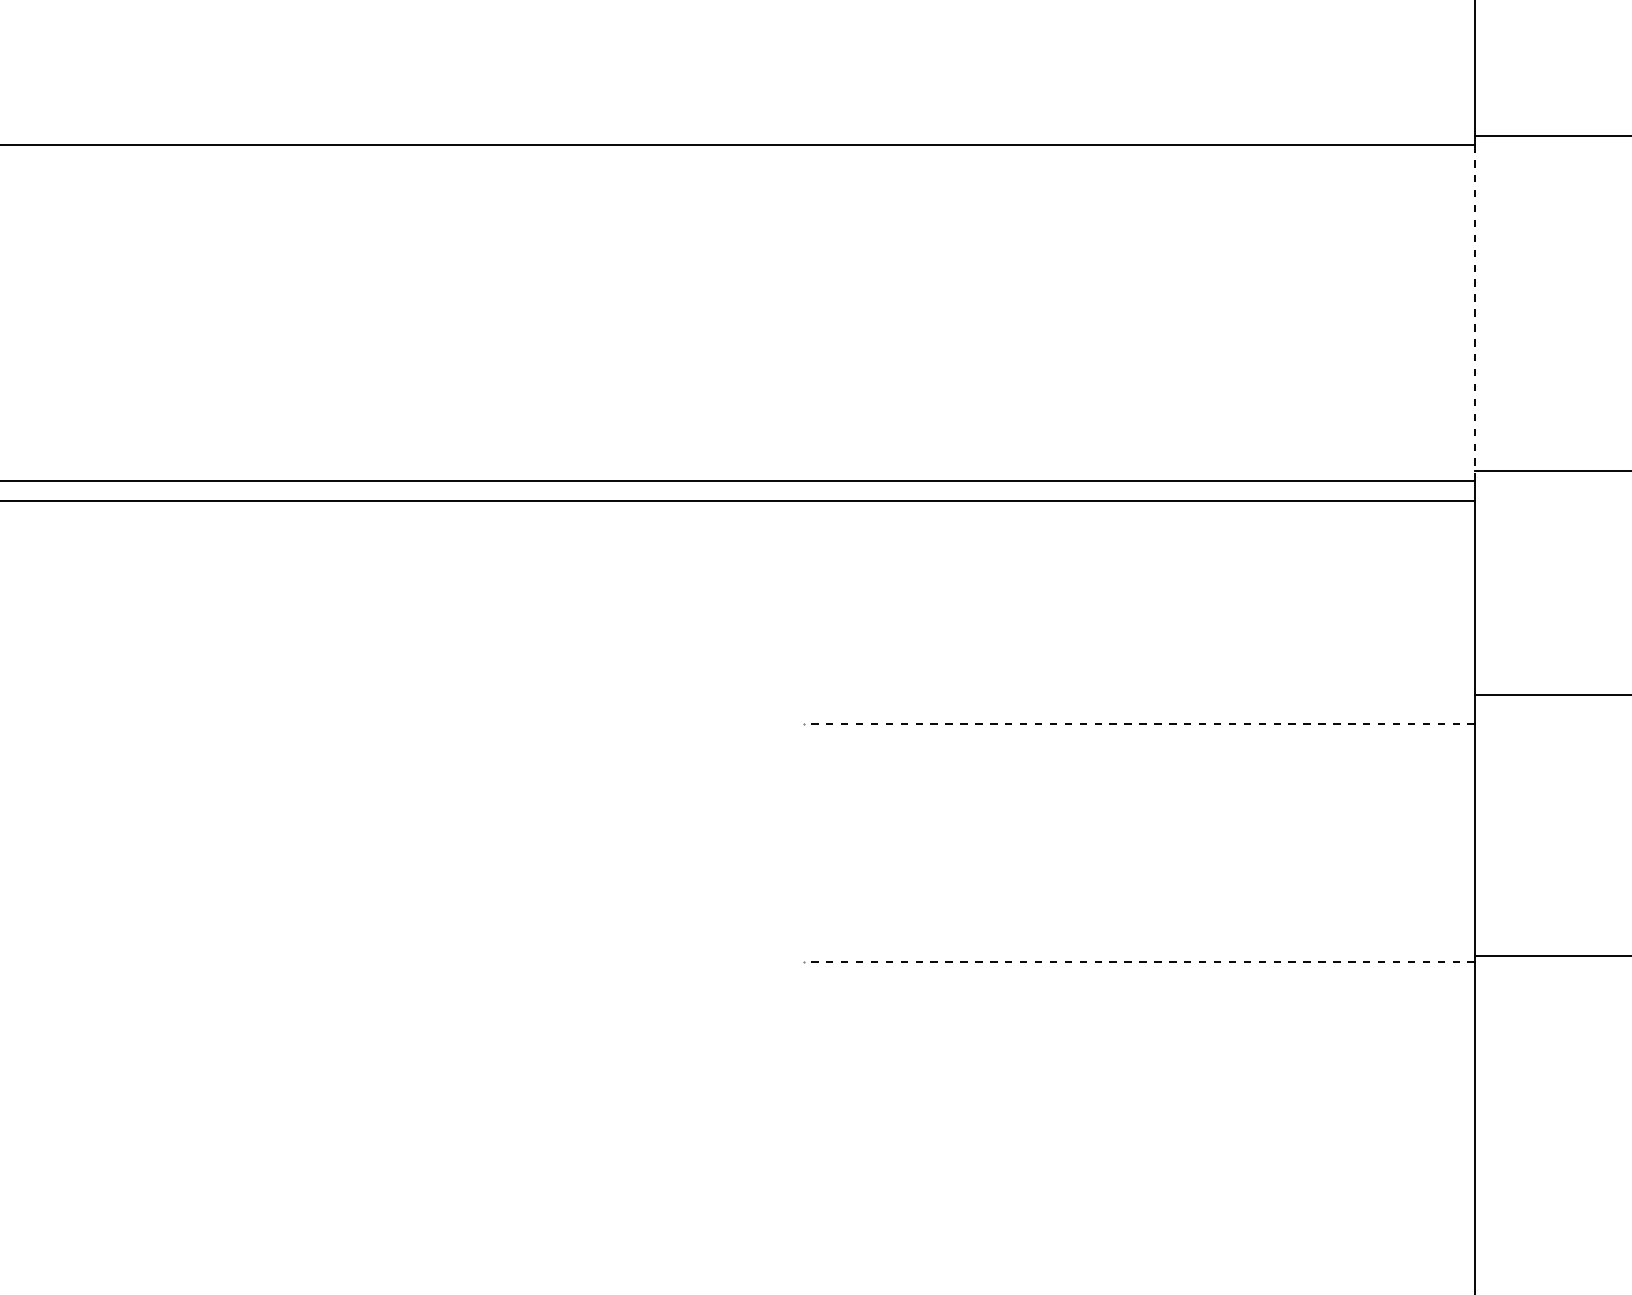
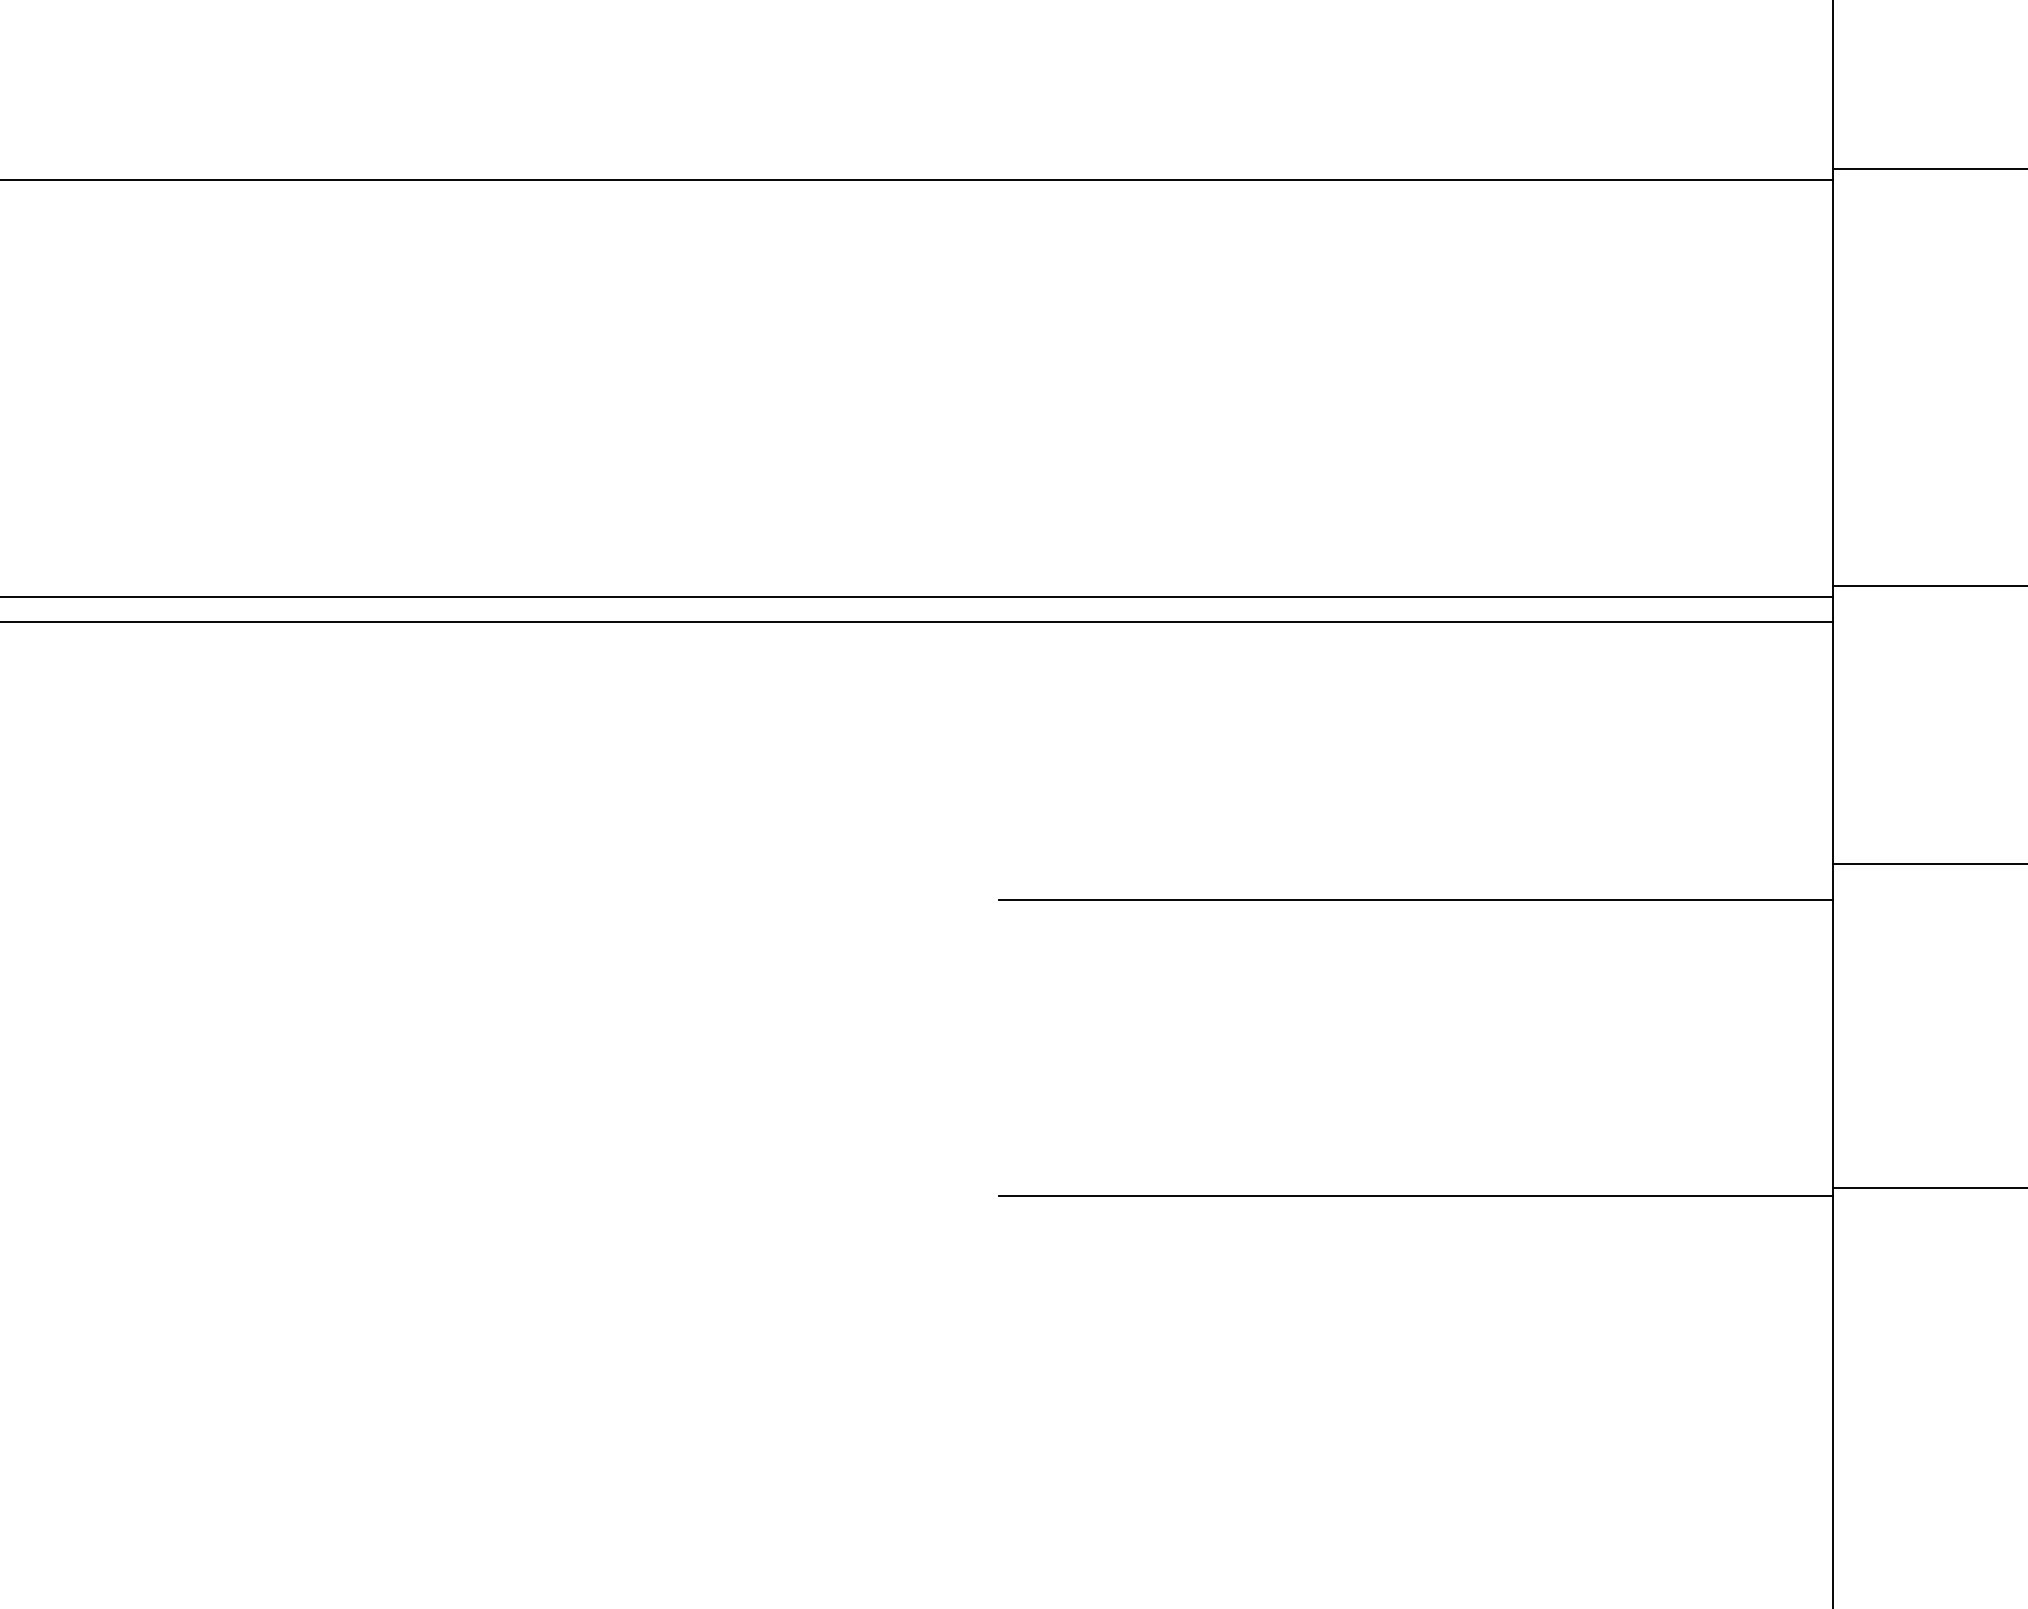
line: (1474, 313) -> (1832, 389), dashed -> solid
line: (1139, 724) -> (1415, 900), dashed -> solid
line: (1139, 962) -> (1415, 1195), dashed -> solid

